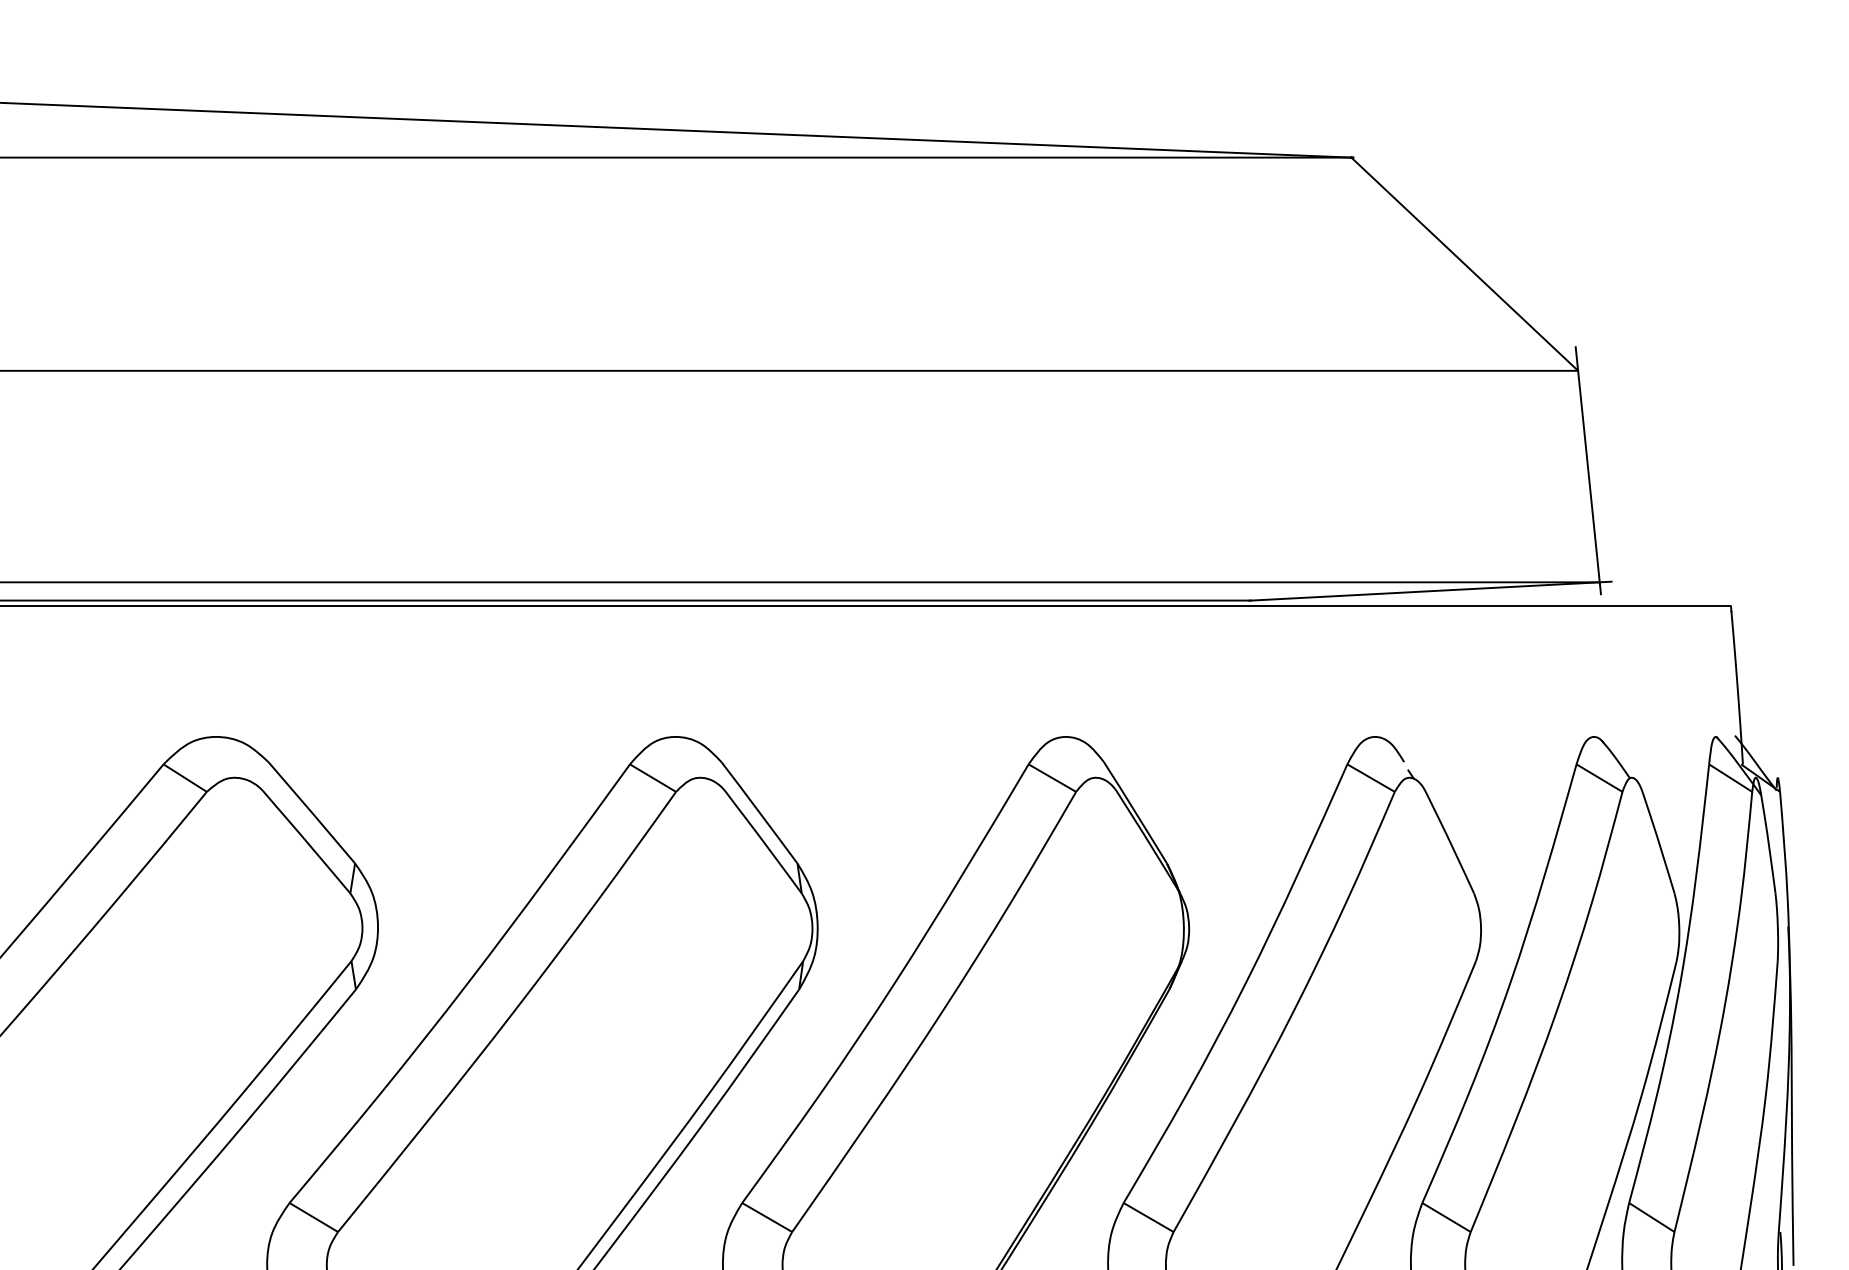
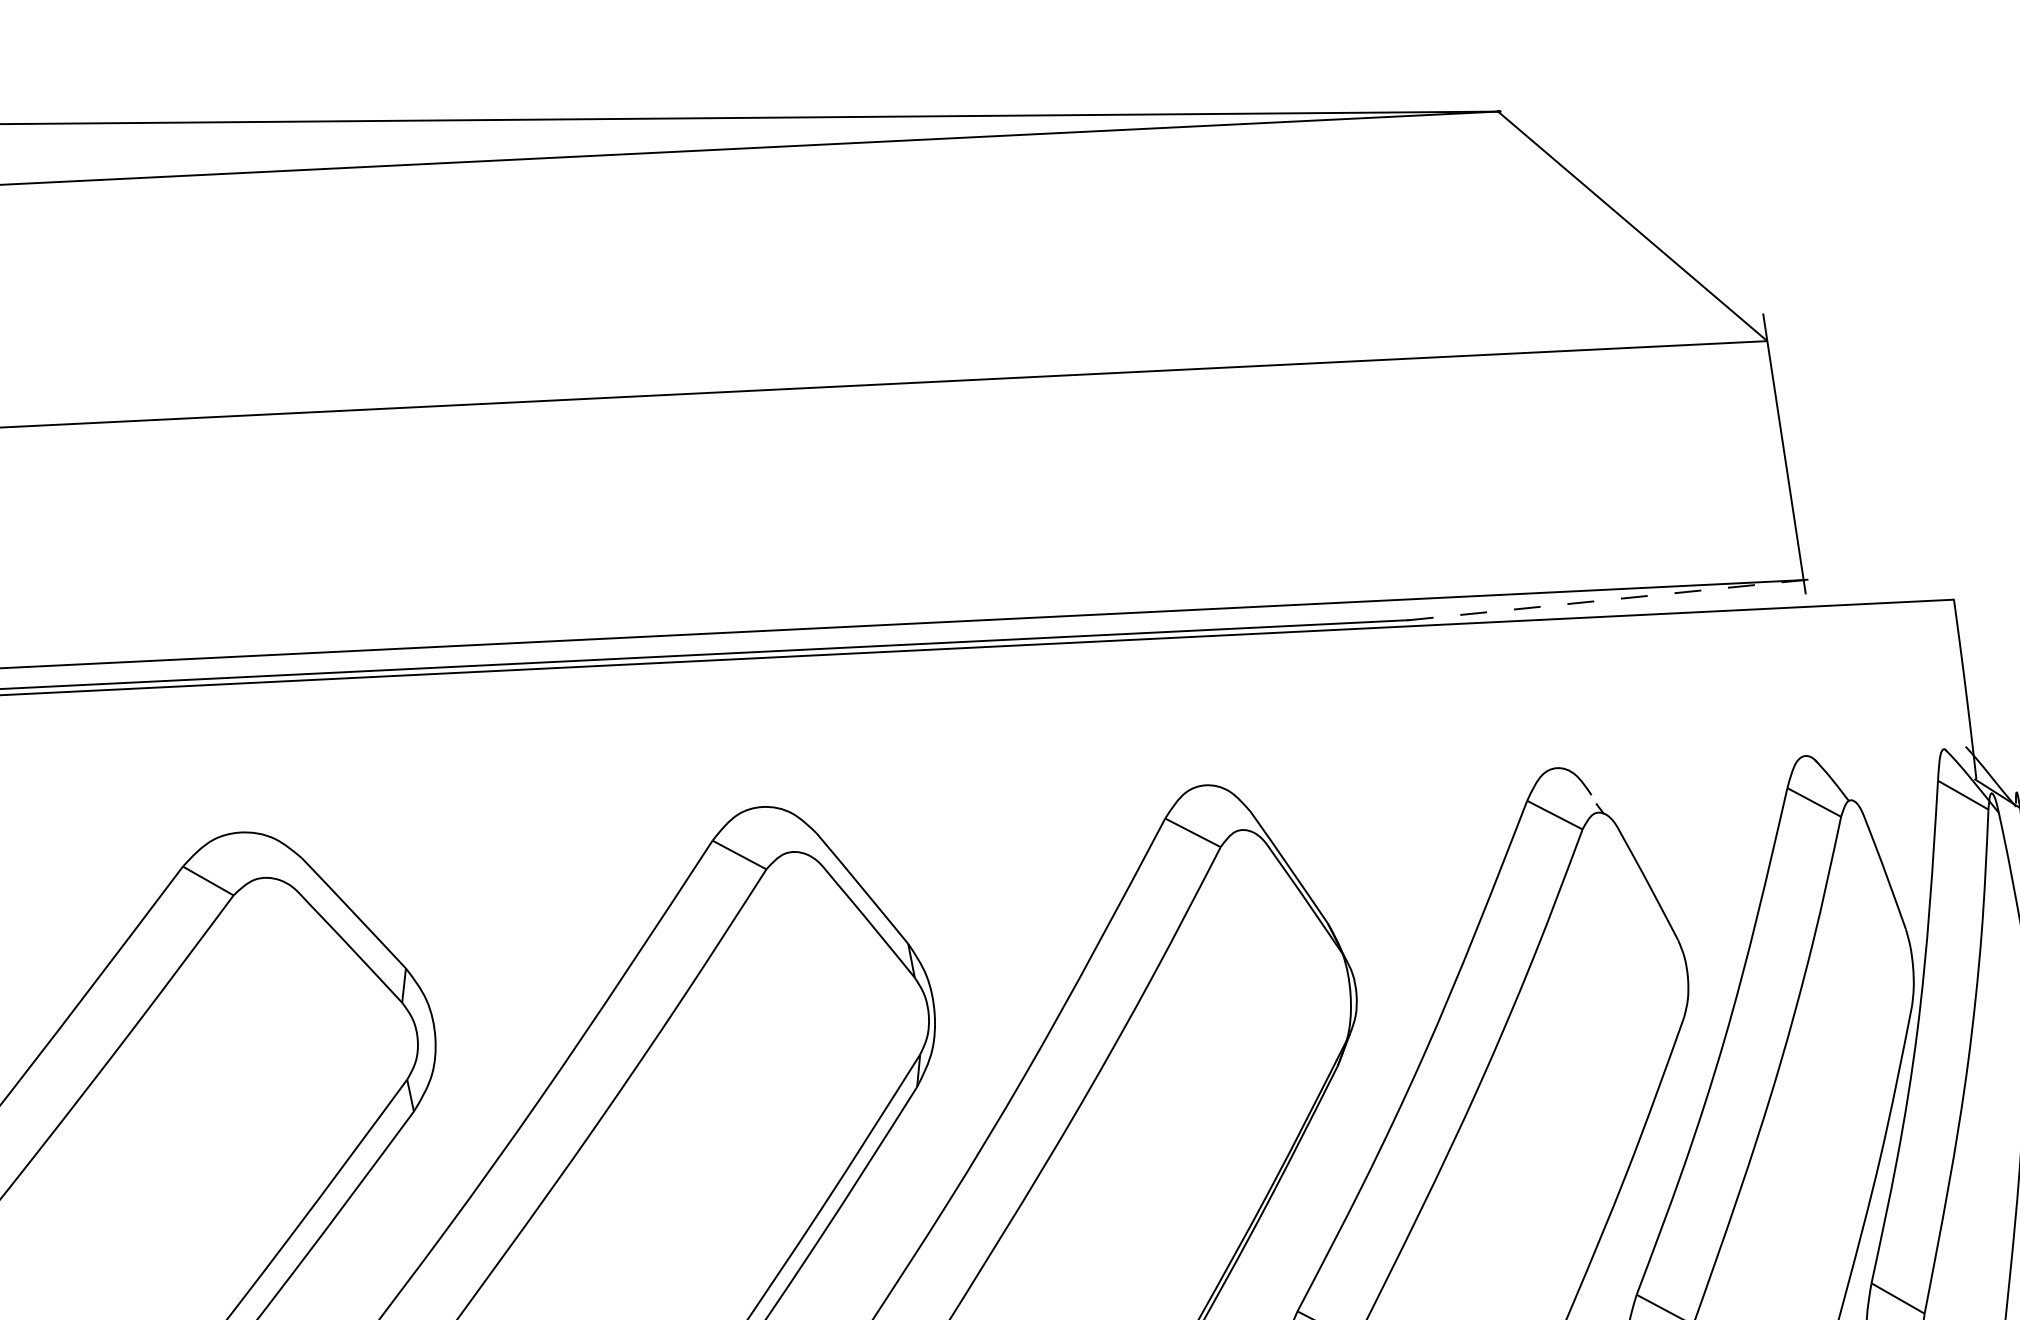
line: (1430, 591) -> (1611, 599), solid -> dashed

